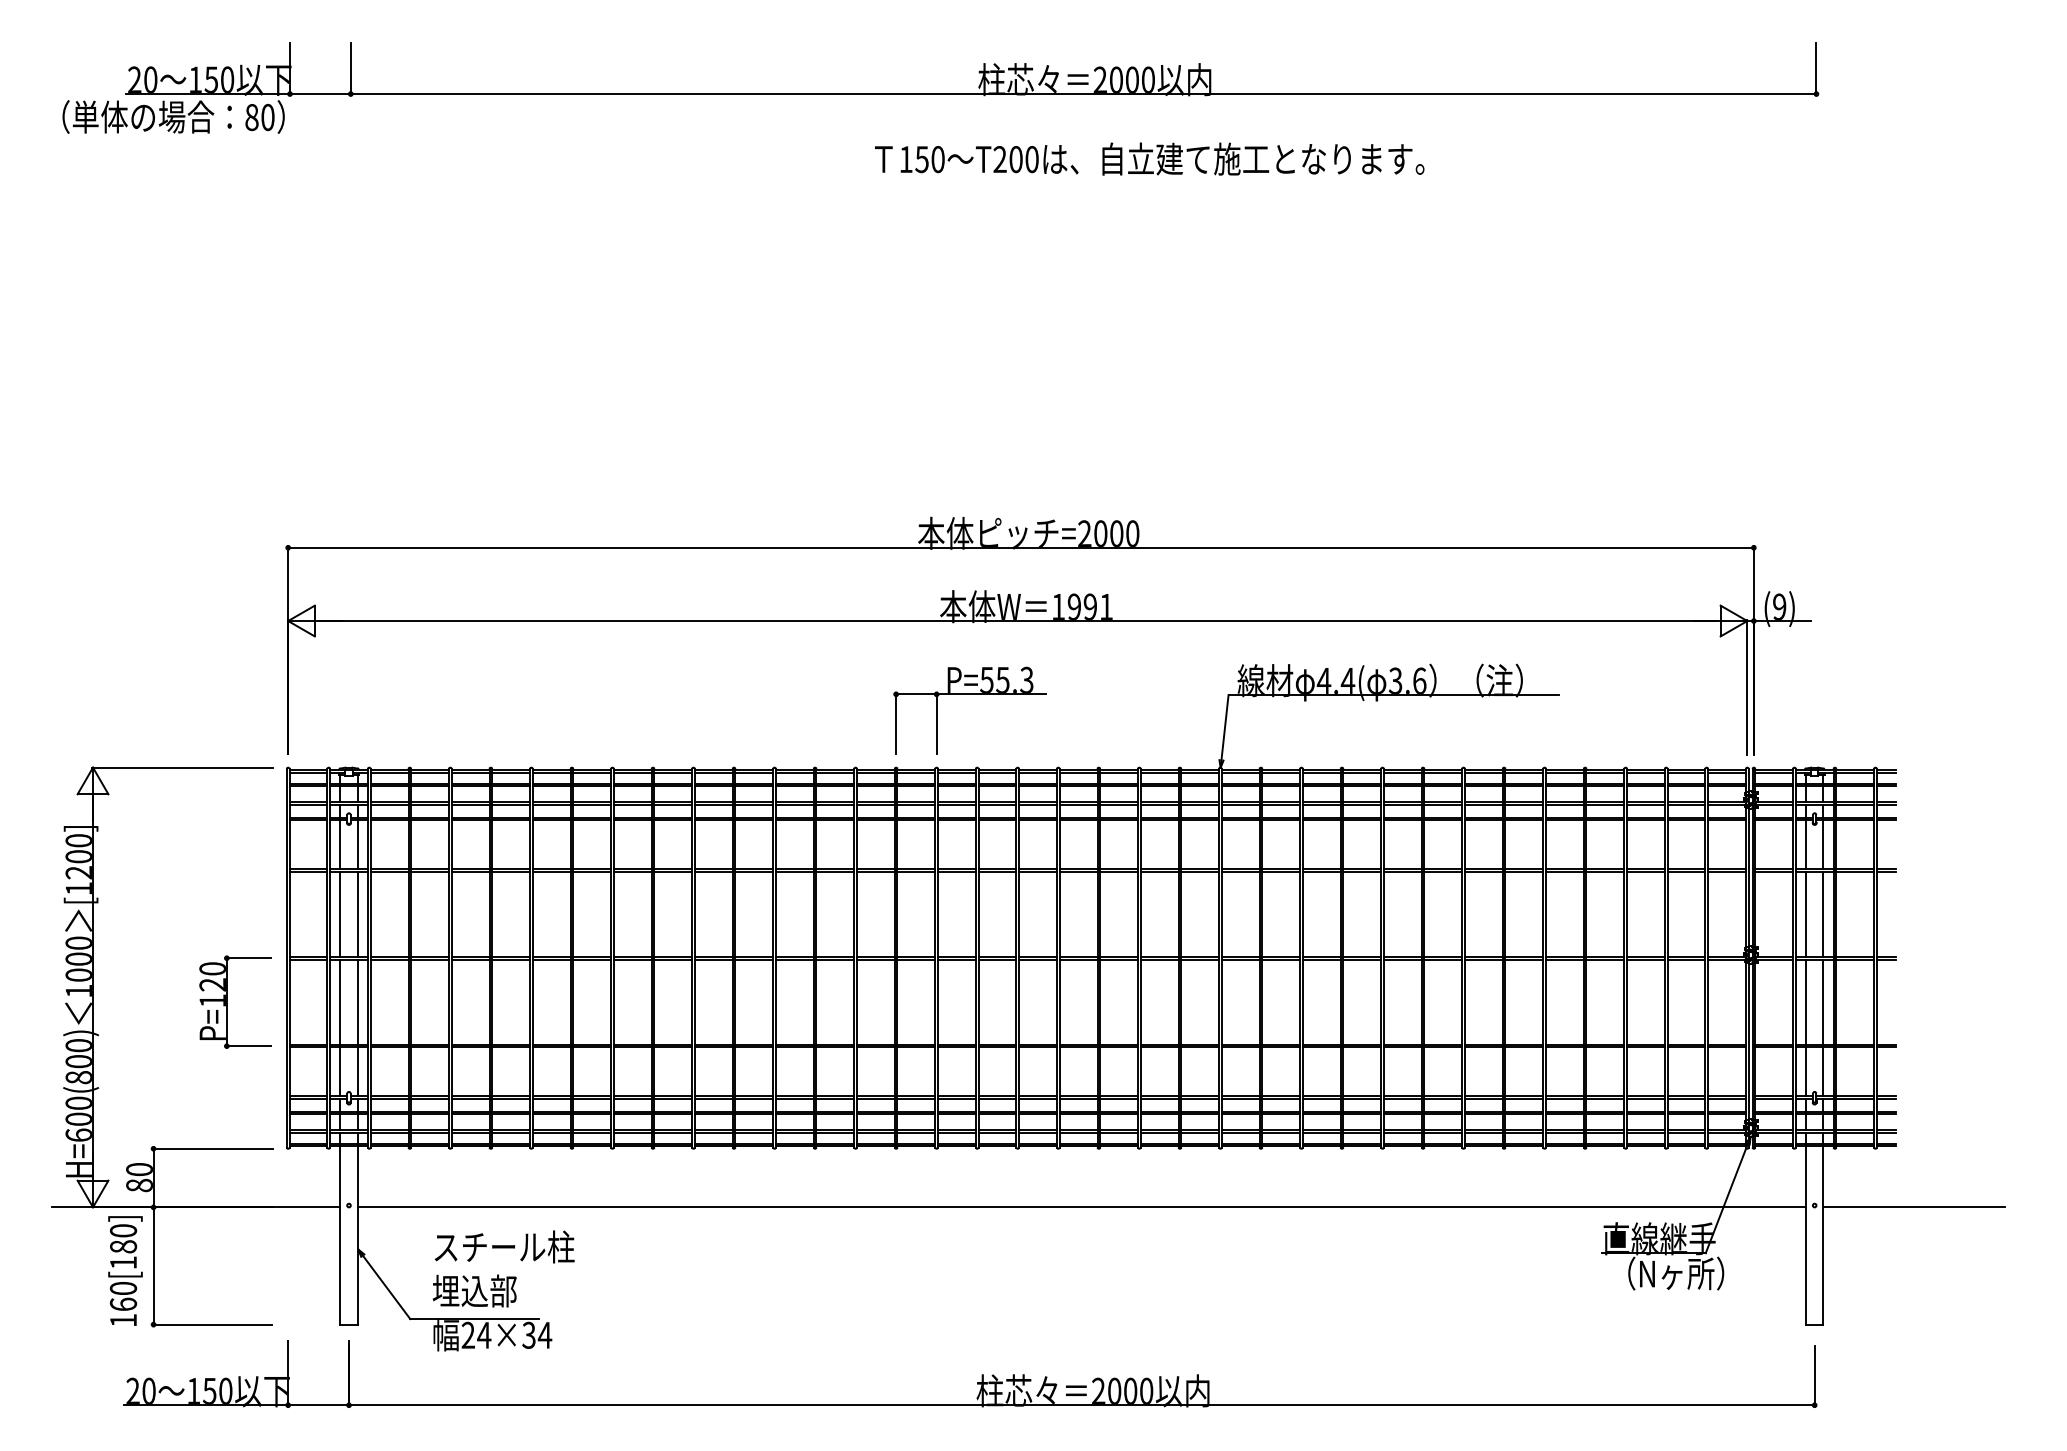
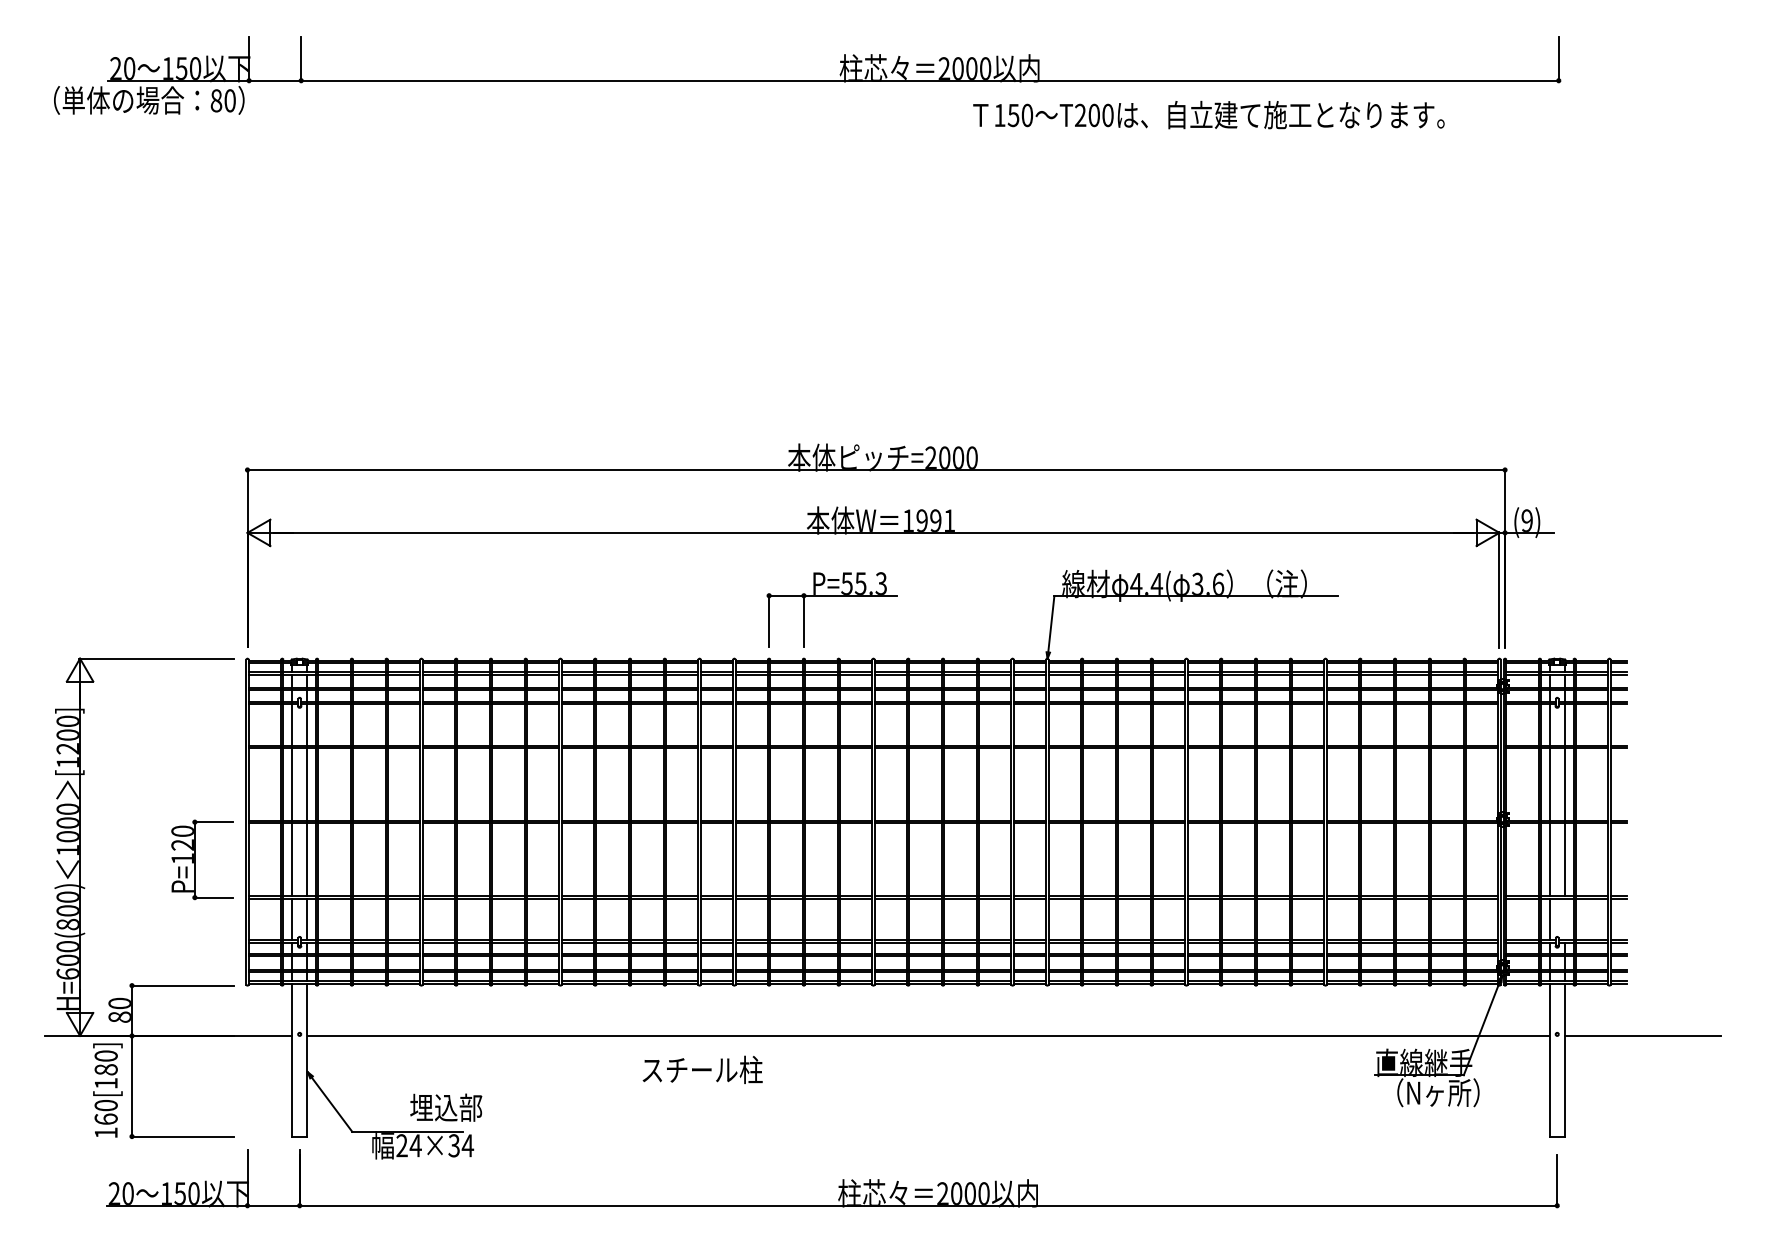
text: (1149, 158) -> (1208, 114), moved
line: (1823, 1071) -> (1564, 919), removed
text: (504, 1246) -> (702, 1069), moved
text: (474, 1290) -> (445, 1107), moved

